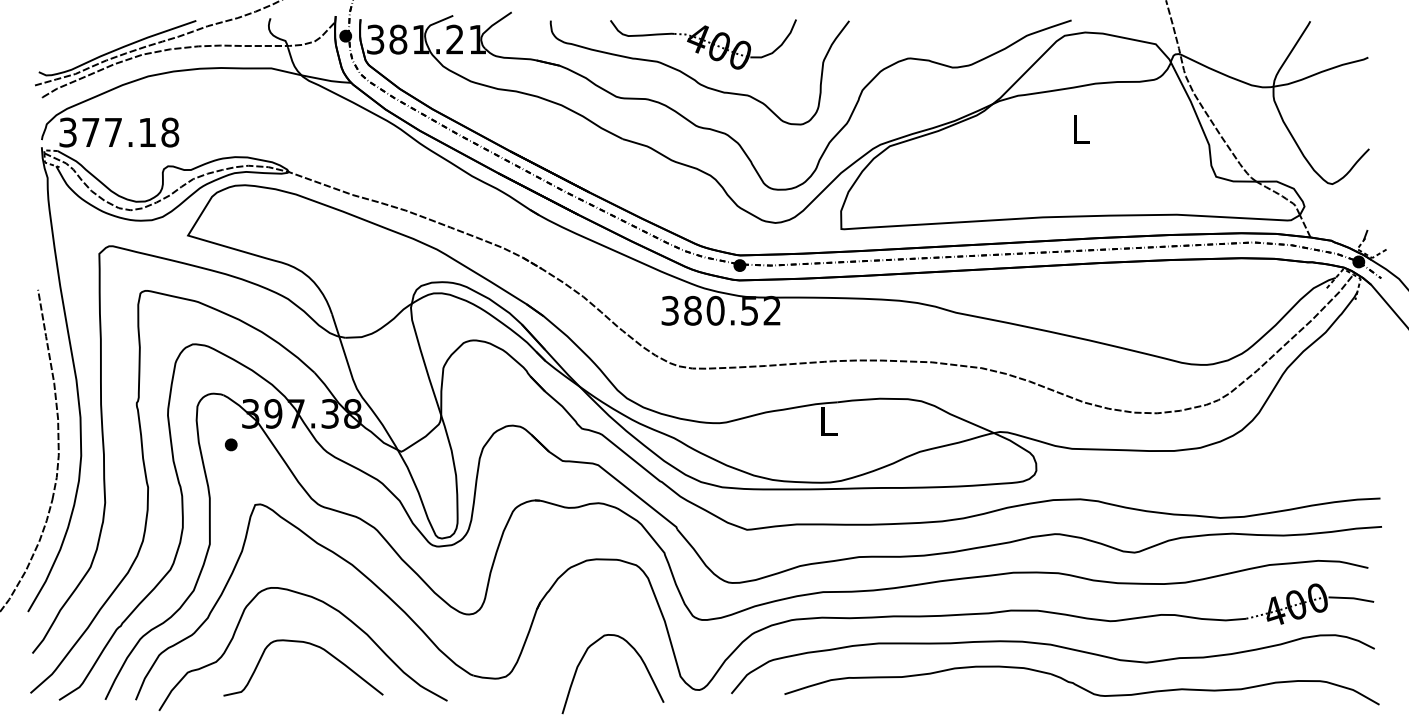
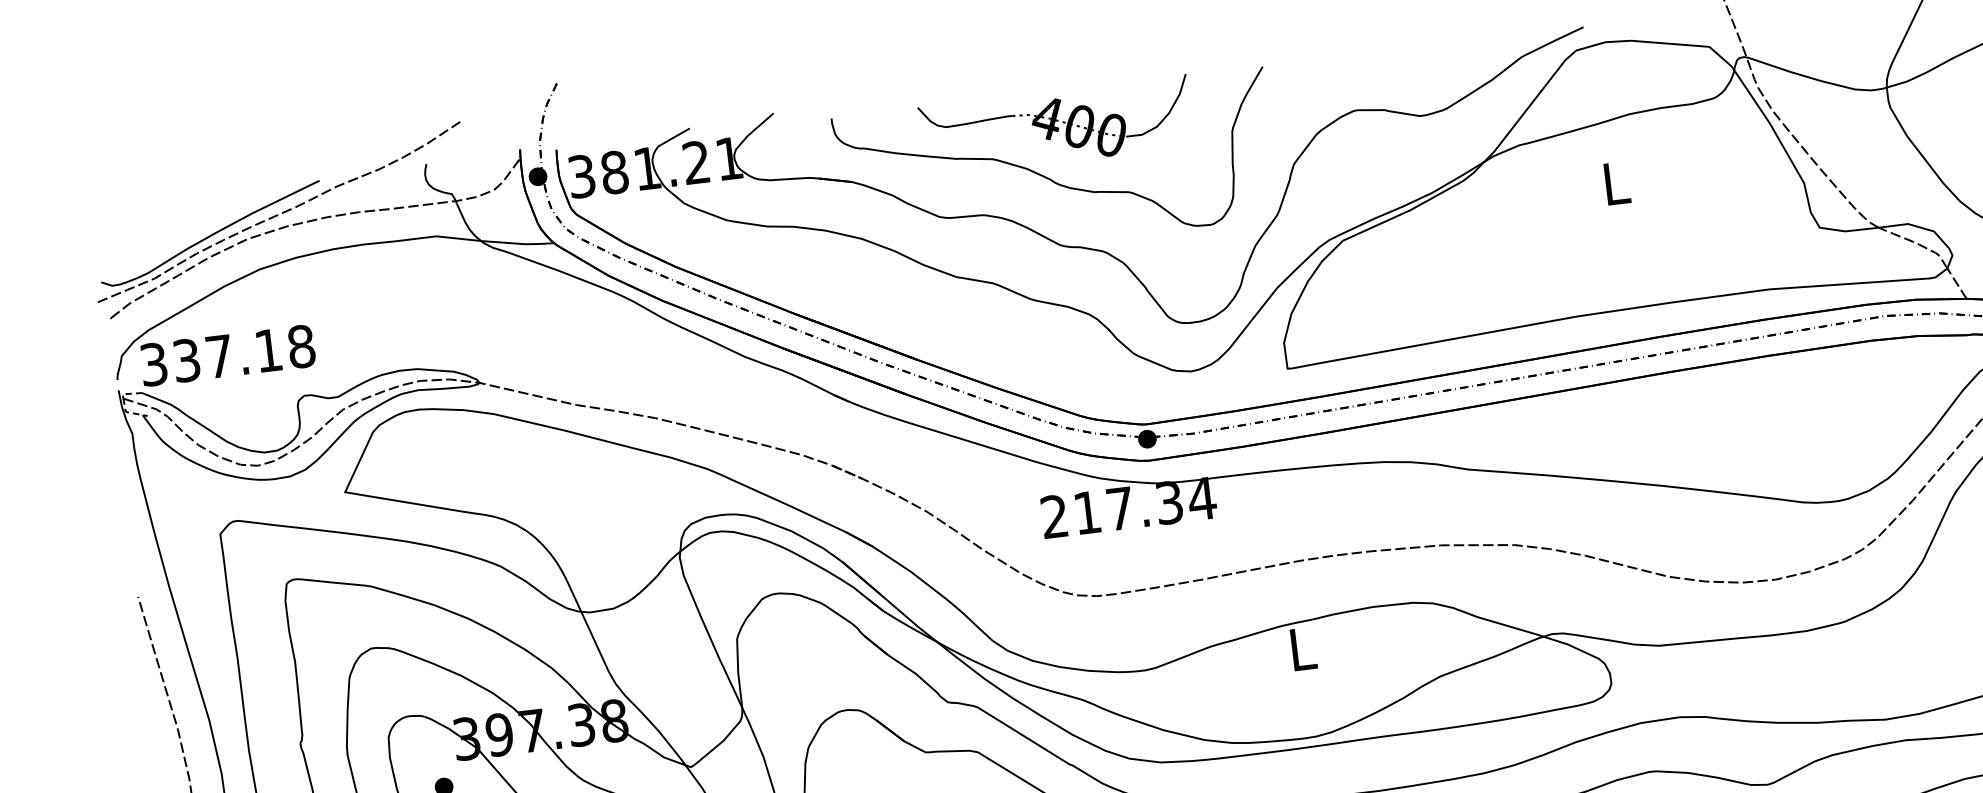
text: (90, 132) -> (186, 360), 377.18 -> 337.18
text: (721, 310) -> (1128, 507), 380.52 -> 217.34

